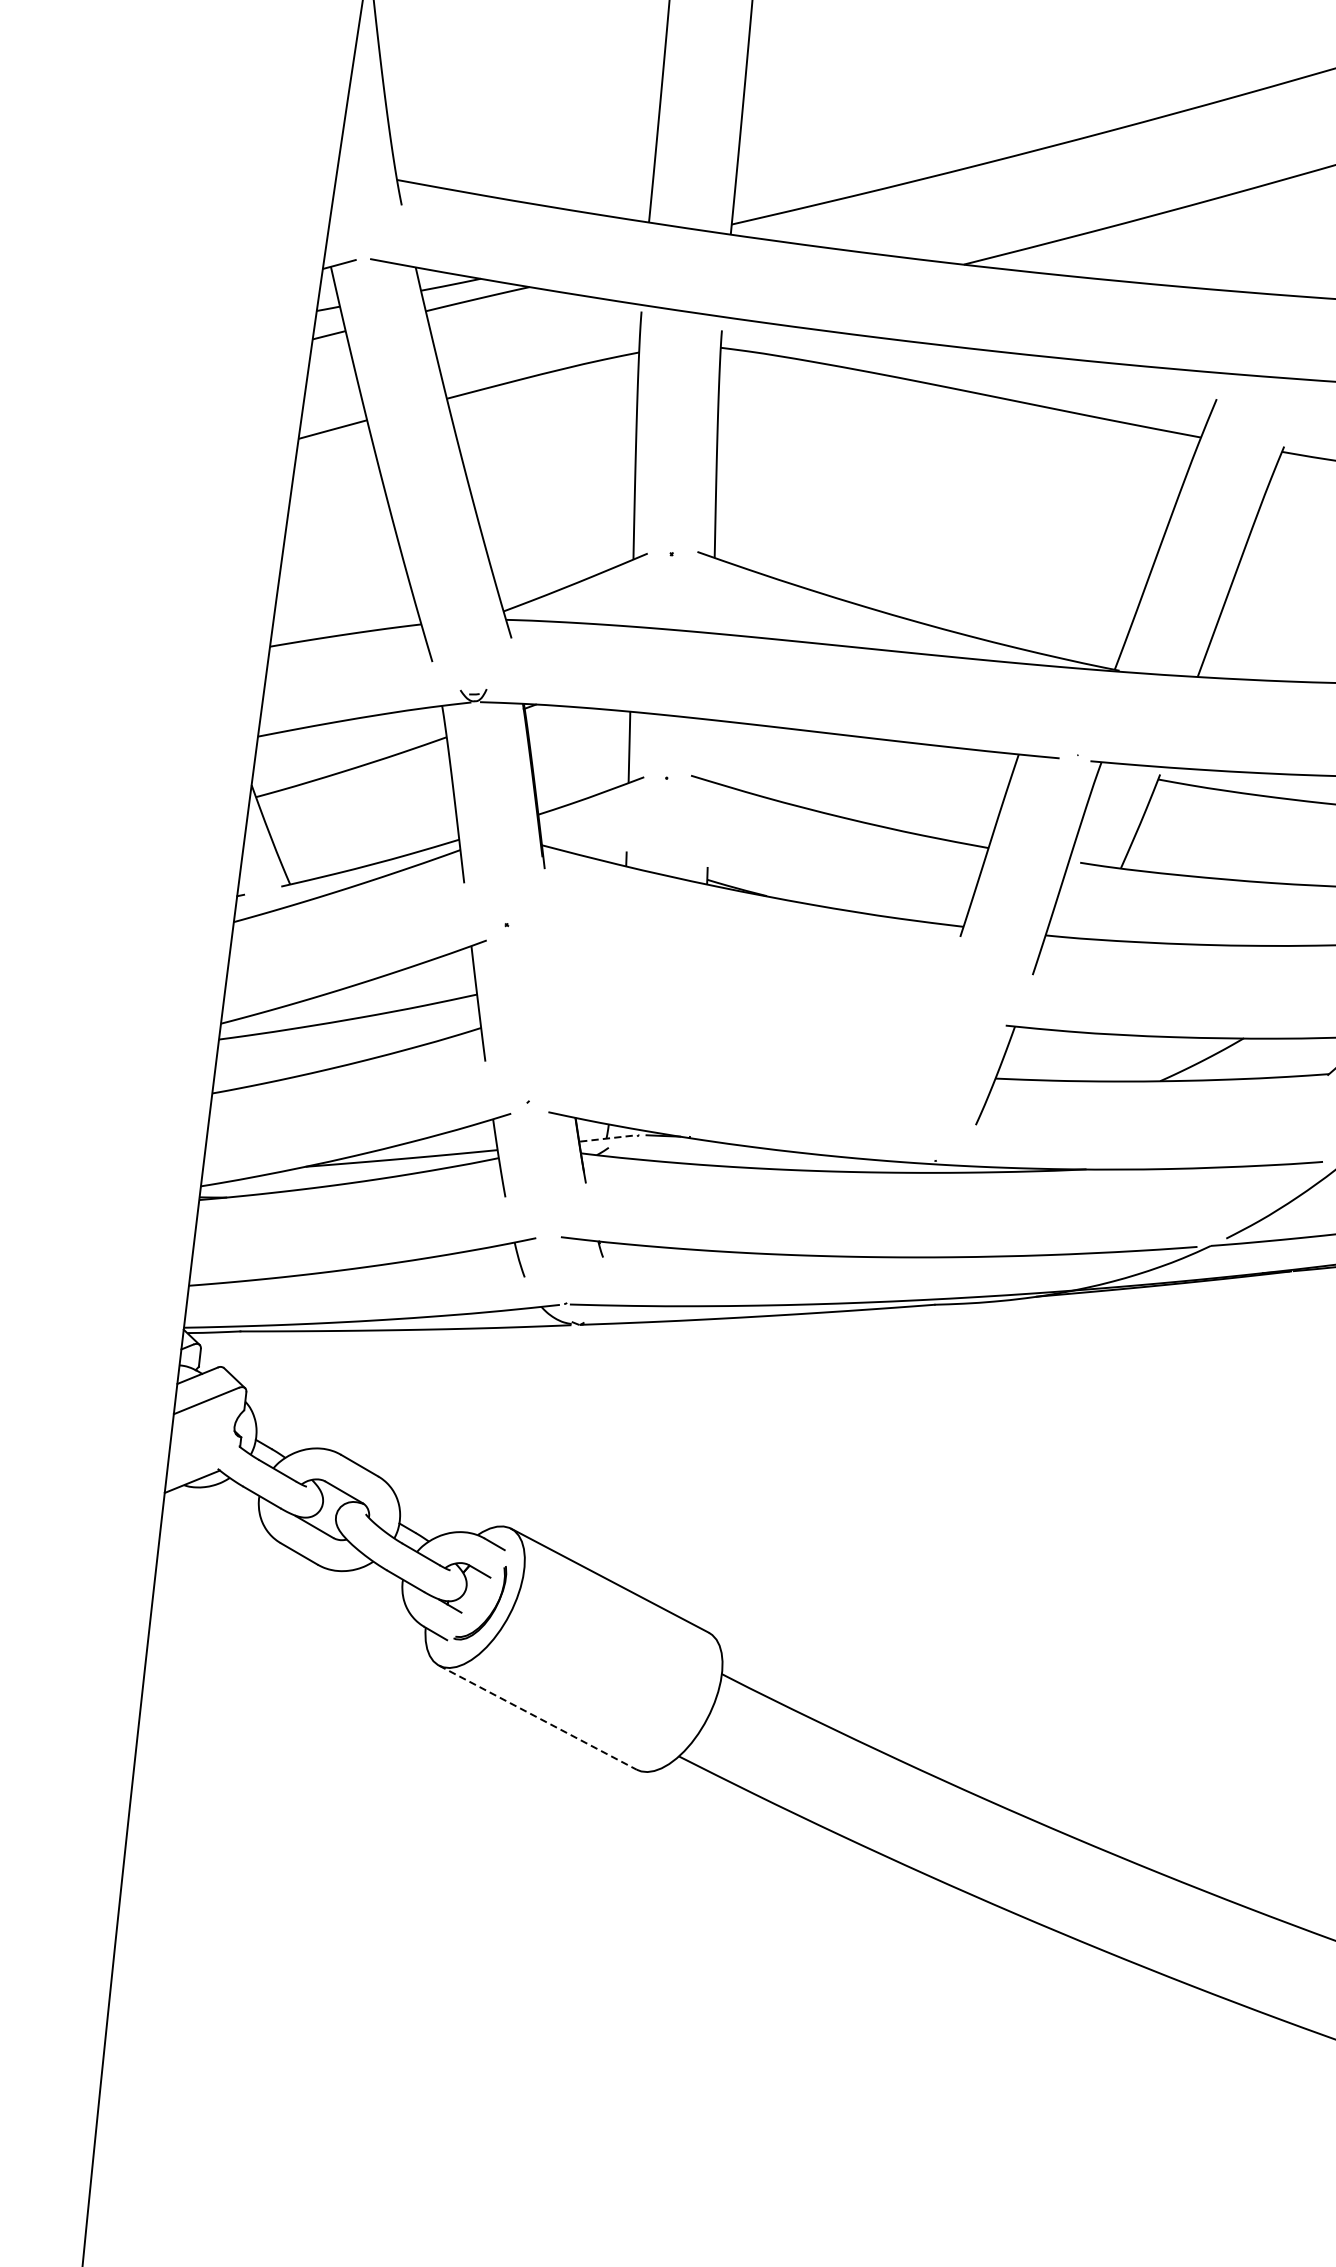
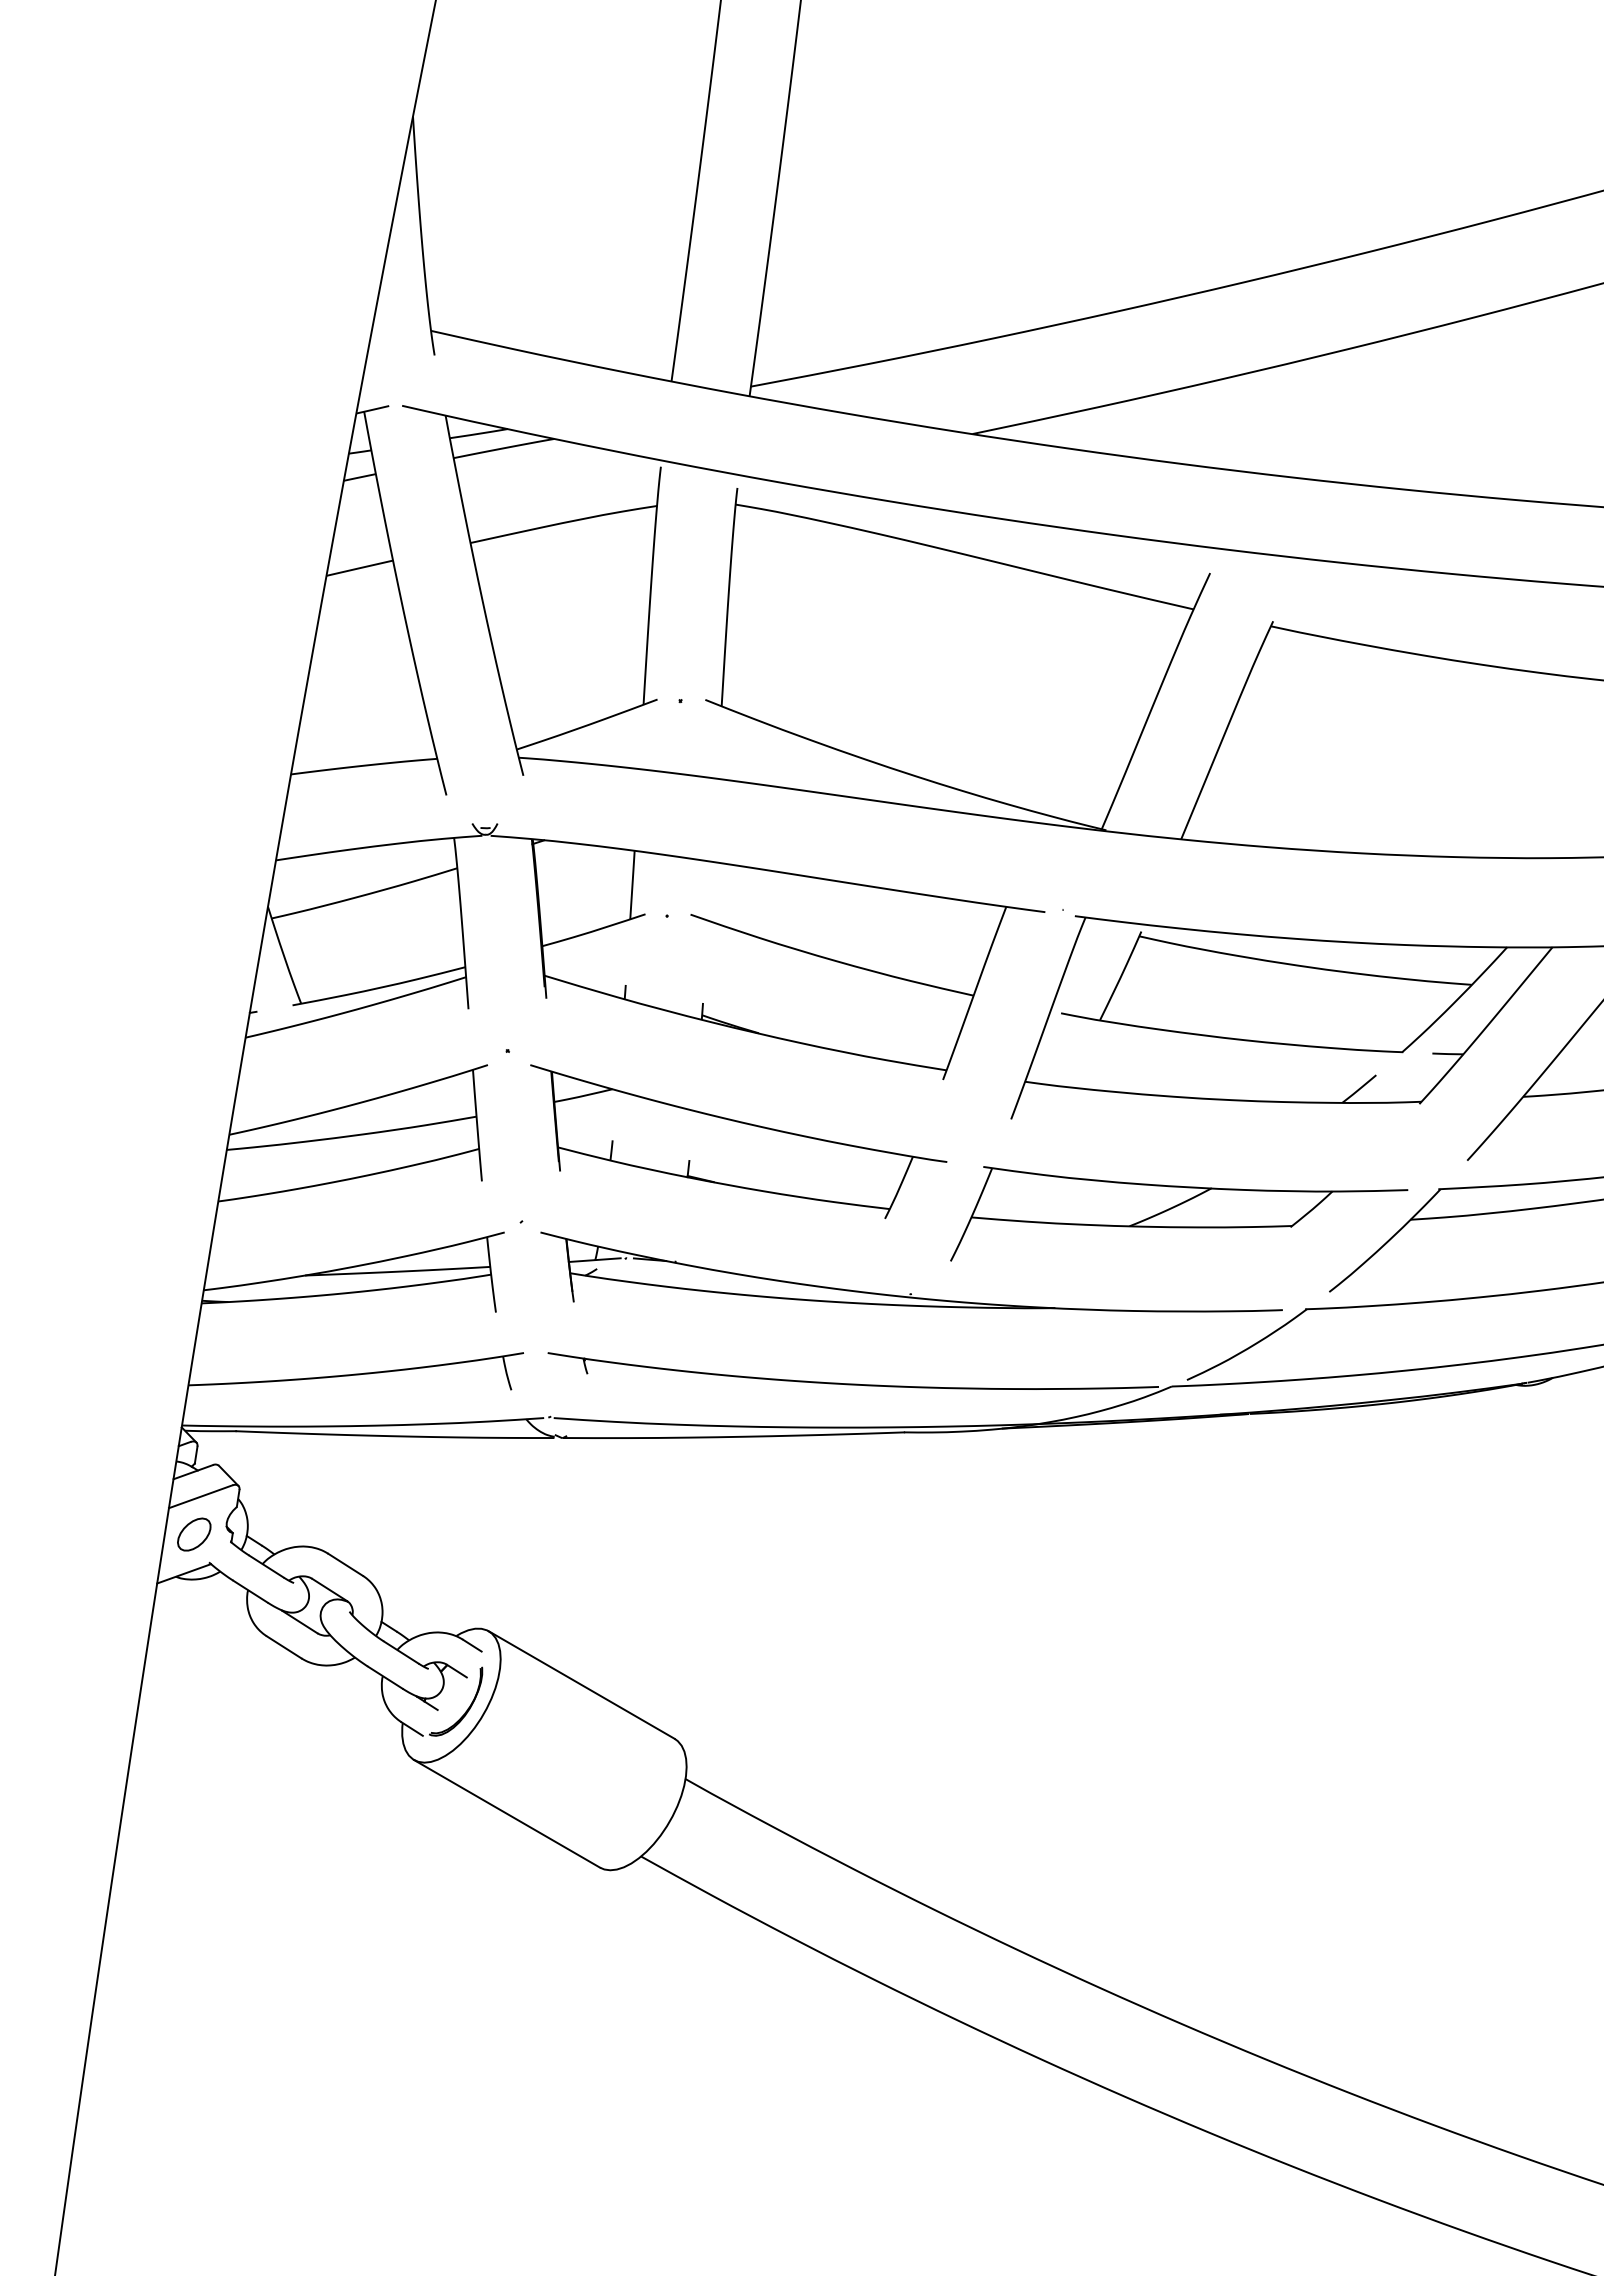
part: (750, 1009) -> (738, 1141), added
line: (605, 1139) -> (594, 1260), dashed -> solid
part: (201, 1440) -> (194, 1534), added
line: (538, 1718) -> (507, 1814), dashed -> solid

